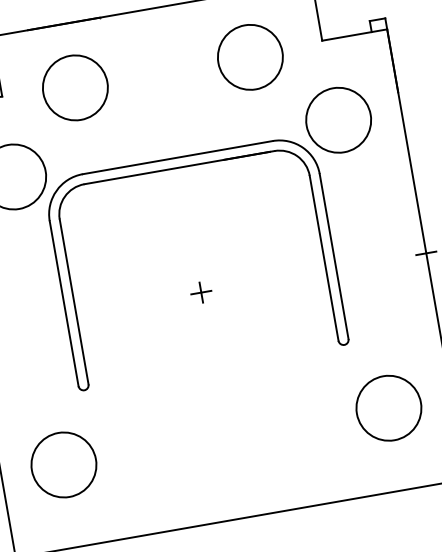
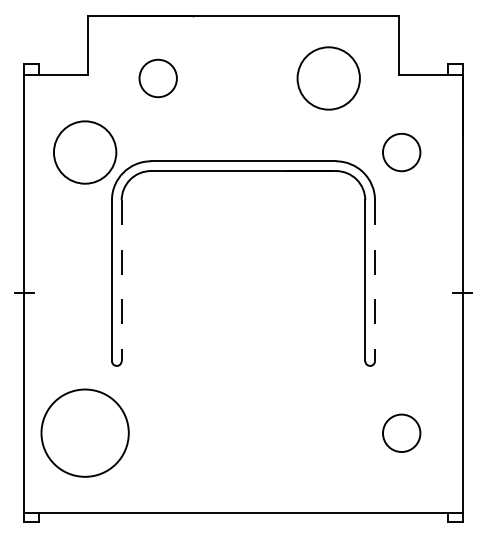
circle: (75, 87) -> (158, 78), size x0.6
circle: (338, 120) -> (401, 152), size x0.6
line: (334, 257) -> (375, 281), solid -> dashed
part: (201, 292) -> (243, 292), removed
line: (74, 302) -> (121, 281), solid -> dashed
circle: (388, 408) -> (401, 433), size x0.6
circle: (63, 465) -> (84, 433), size x1.4

